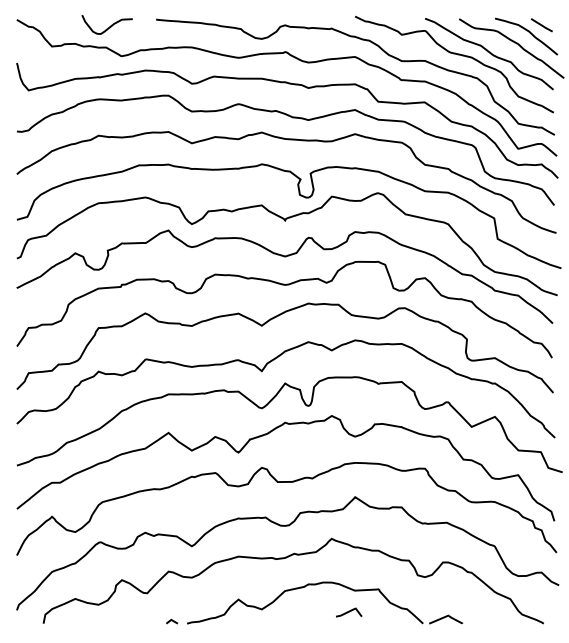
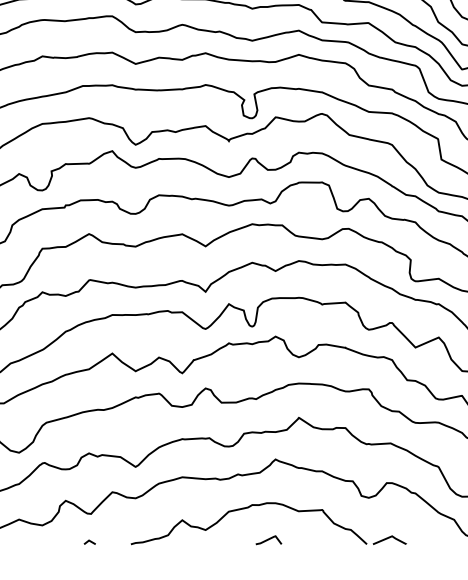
line: (349, 612) -> (269, 540), moved
line: (171, 621) -> (89, 542), moved

